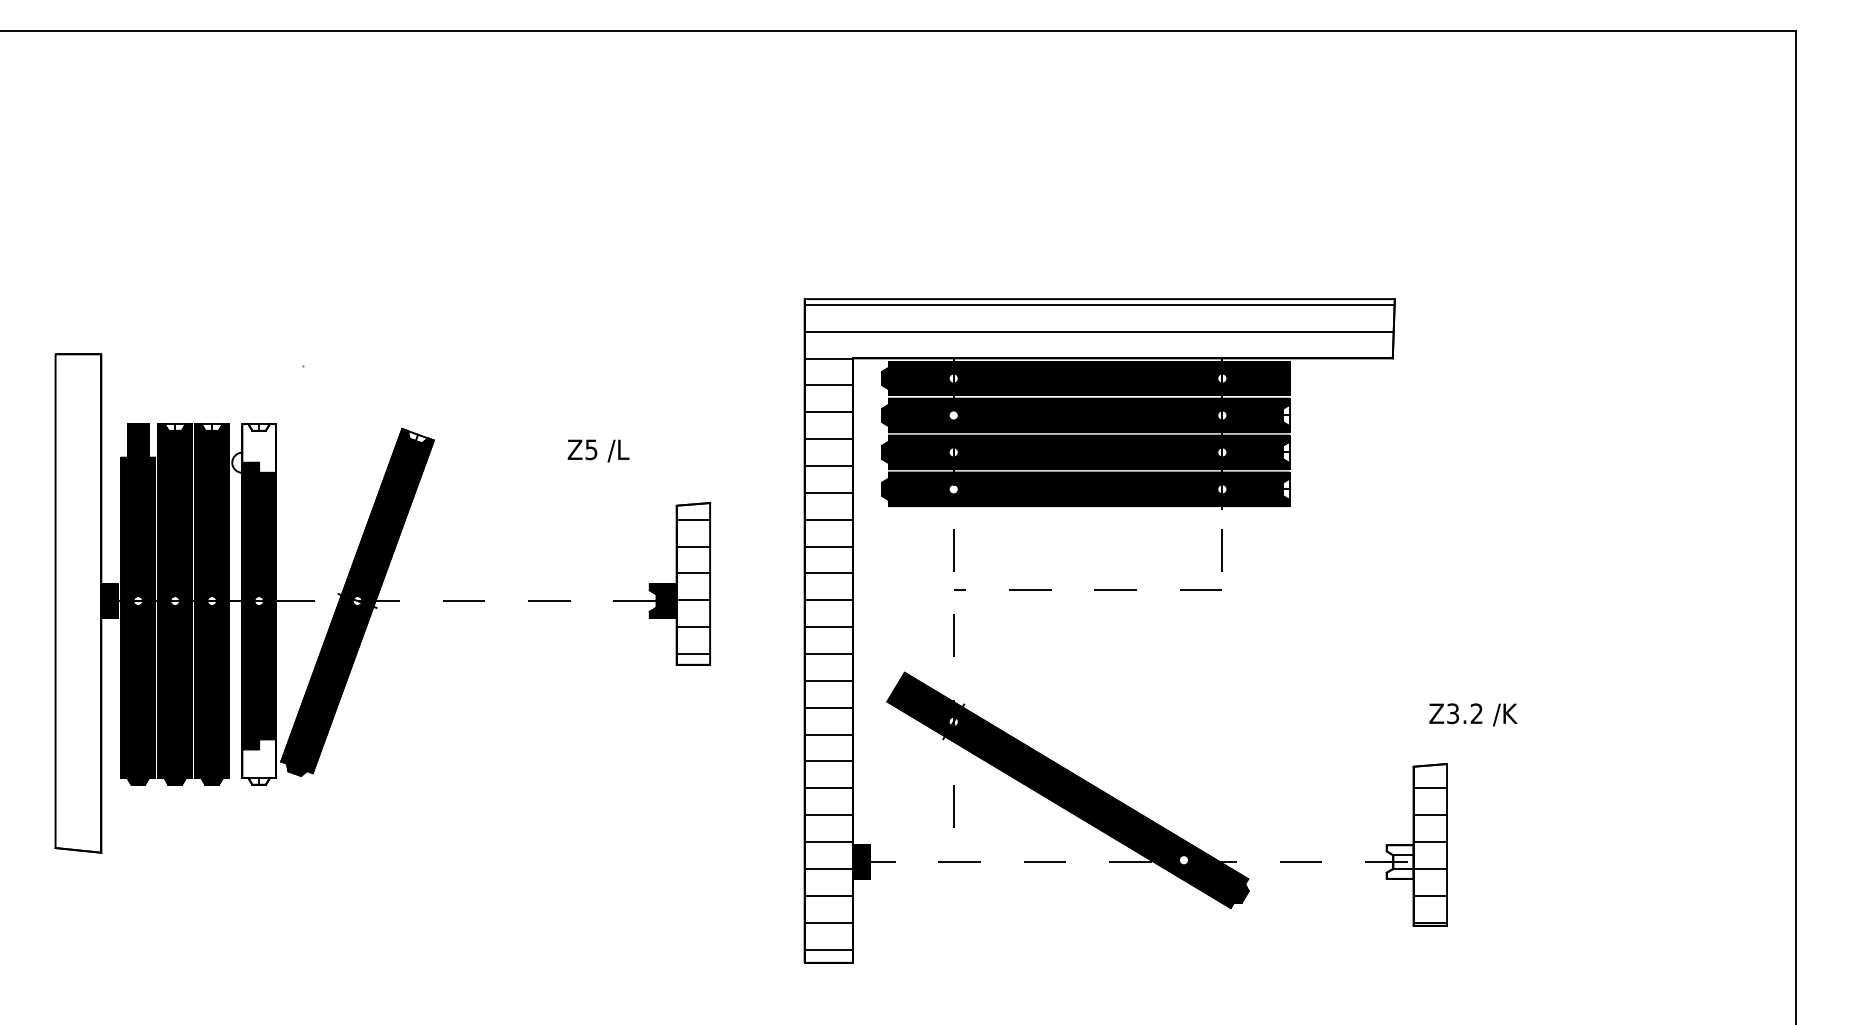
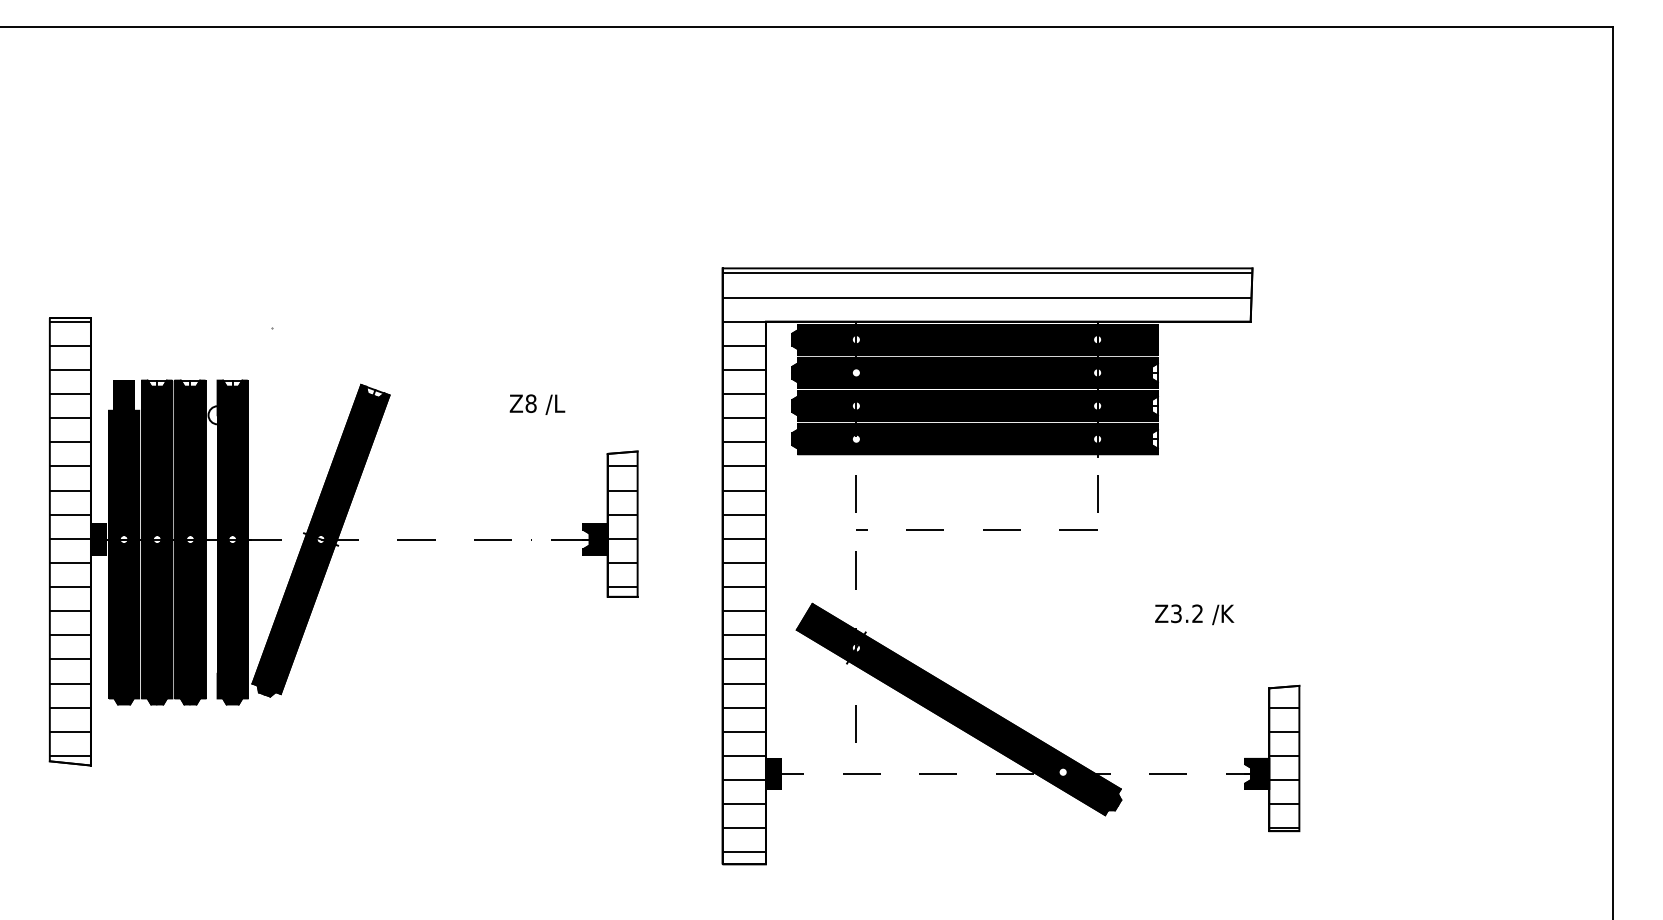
fill: (258, 448) -> (232, 402), added
text: (591, 449) -> (531, 403), Z5 -> Z8
hatch: (78, 600) -> (70, 539), added
text: (1473, 714) -> (1194, 614), moved
fill: (258, 761) -> (232, 683), added
fill: (1399, 861) -> (1256, 773), added

